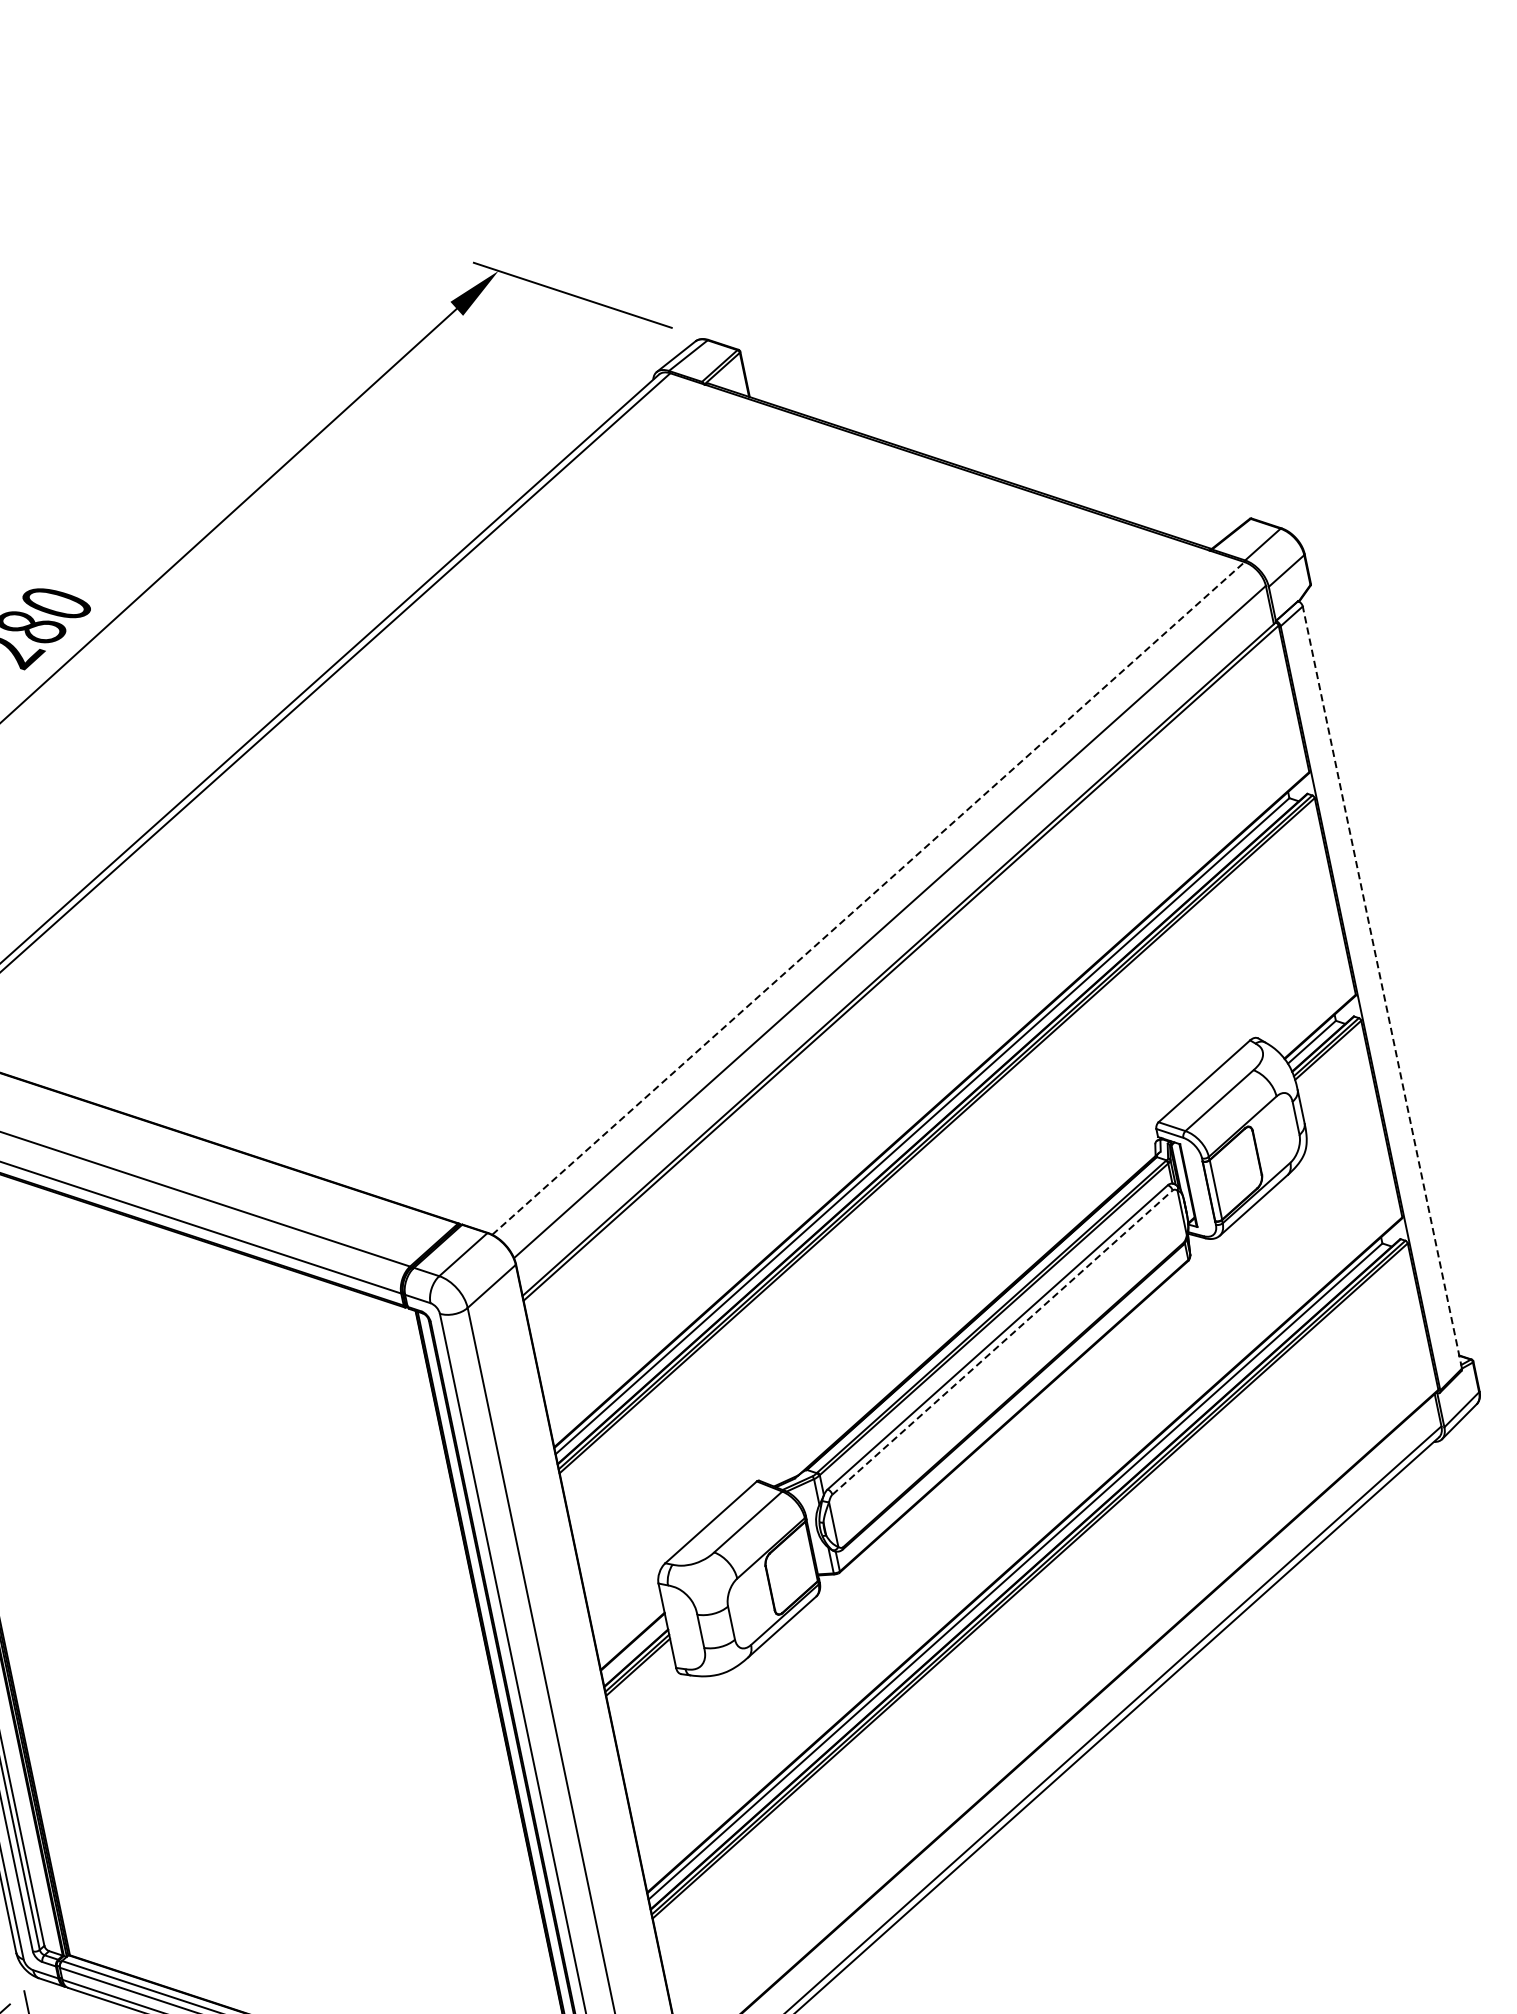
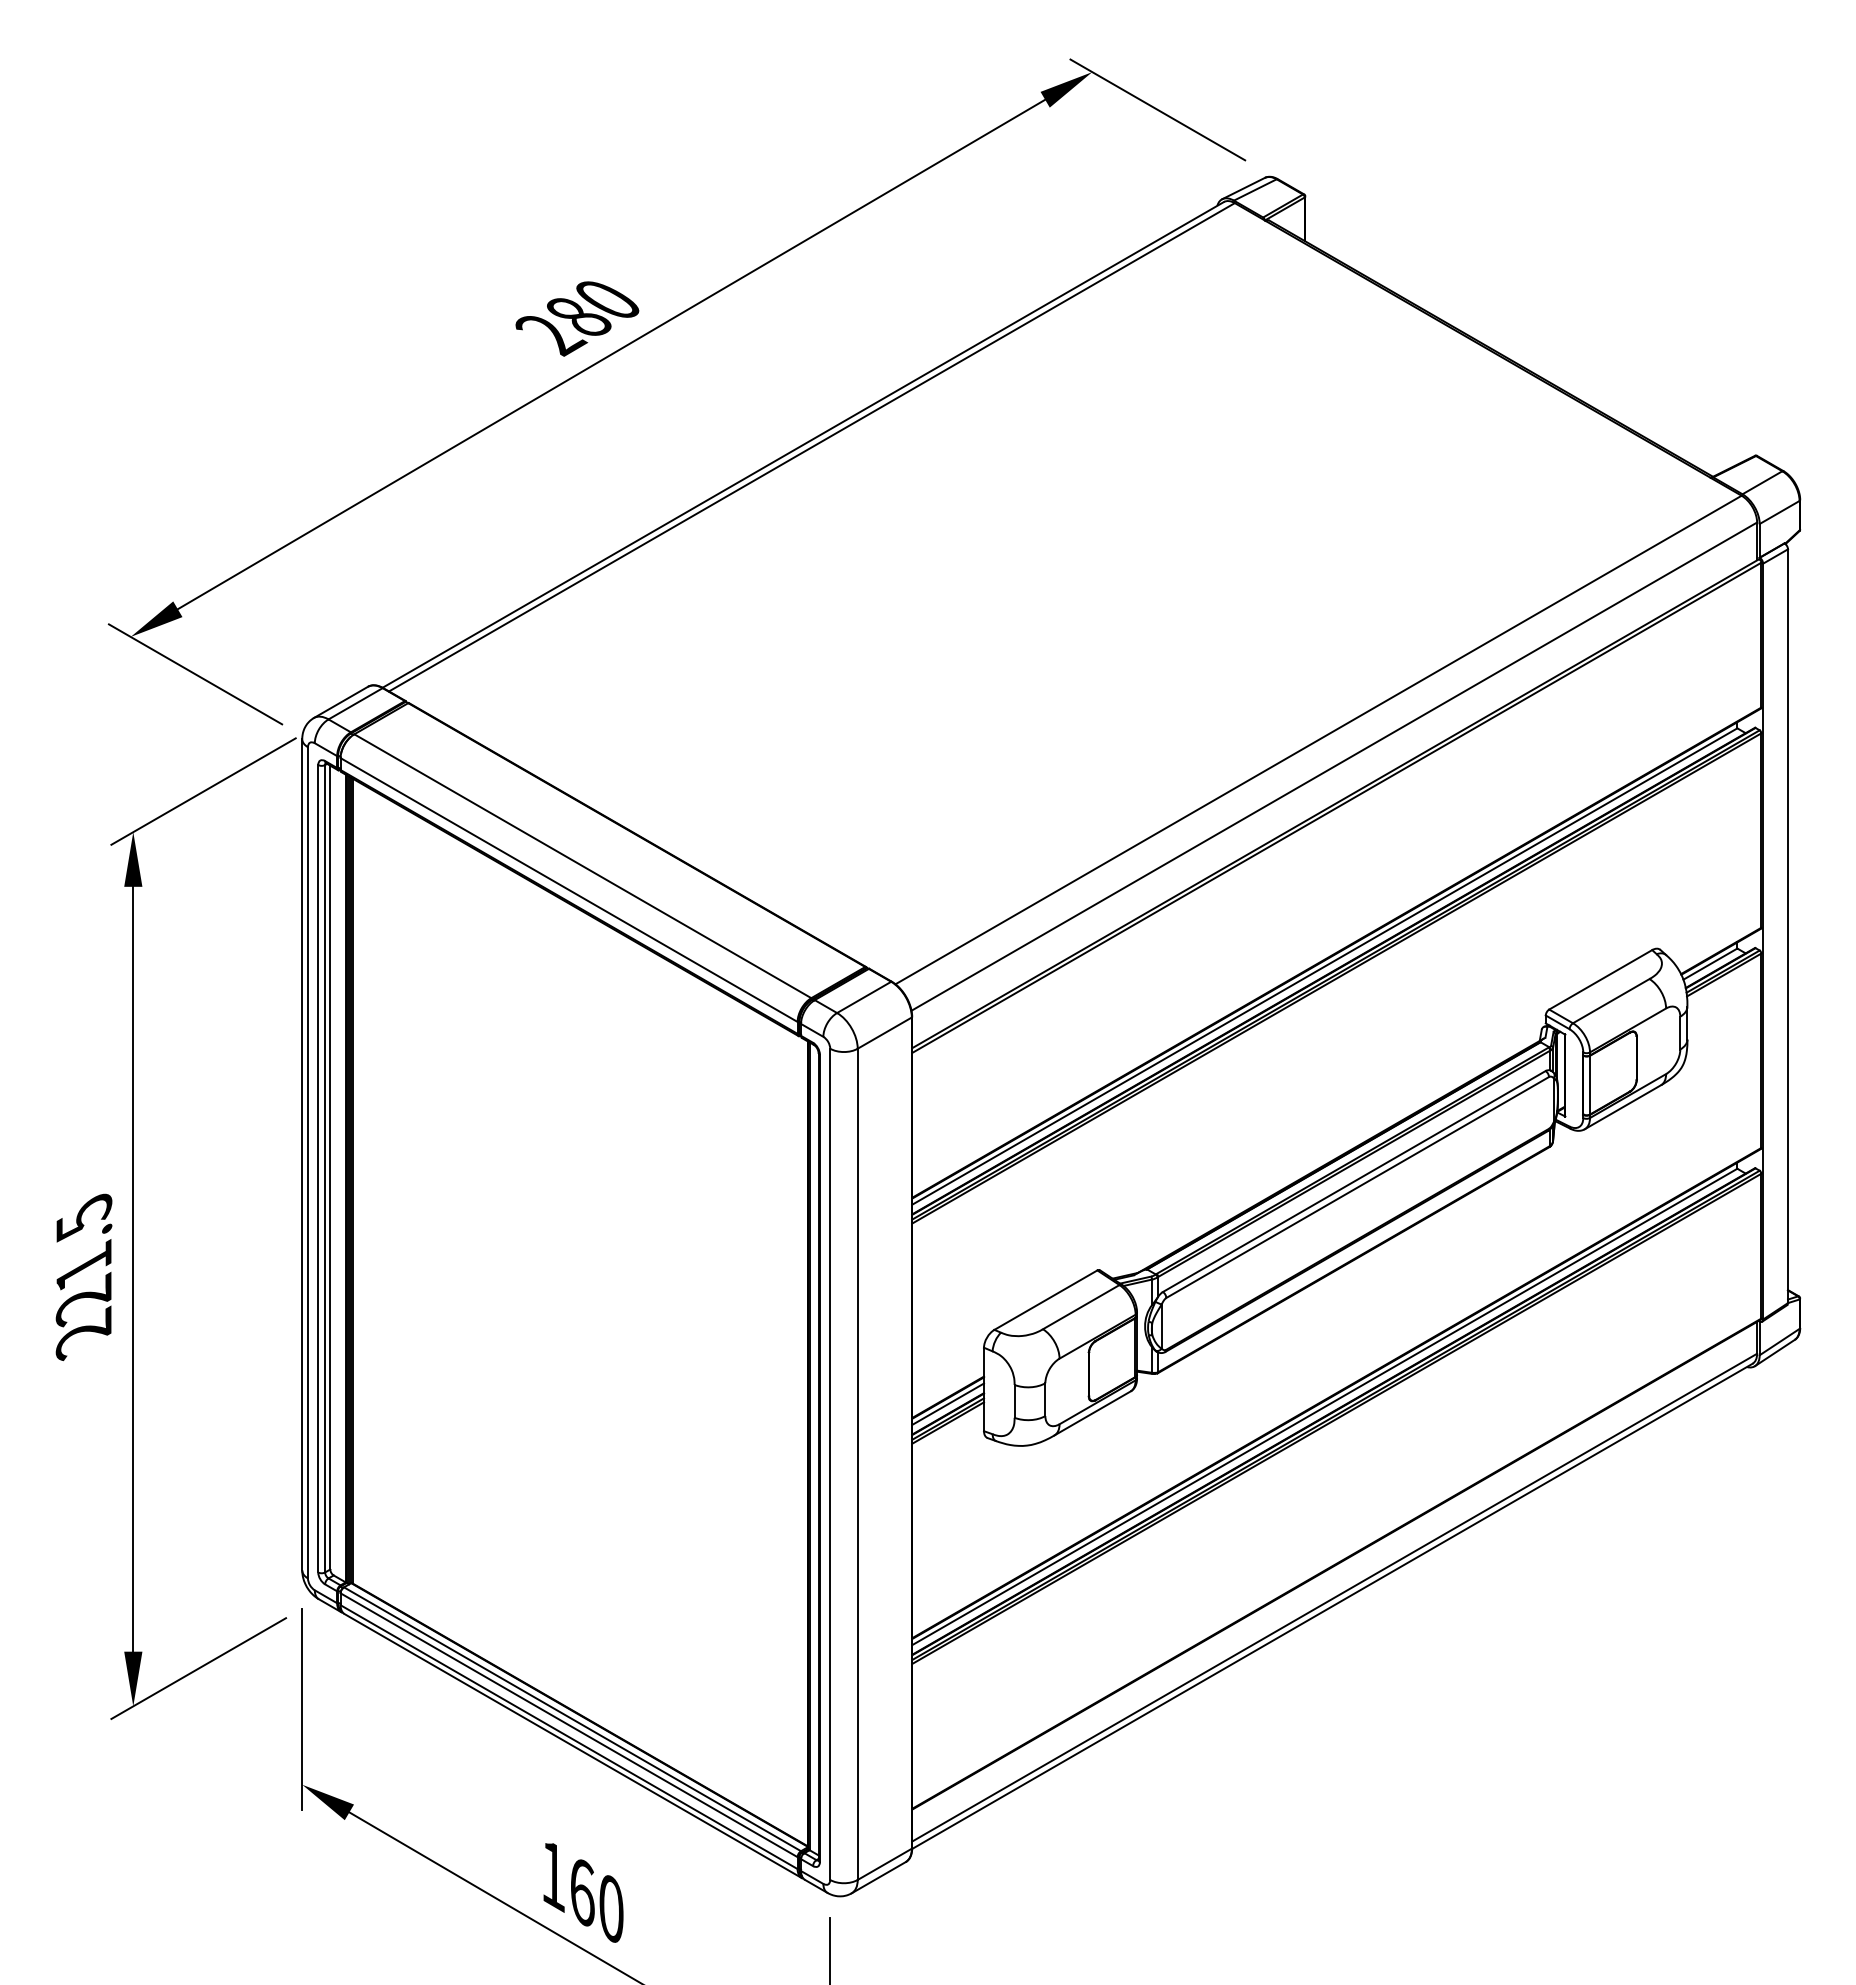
line: (868, 898) -> (1318, 740), dashed -> solid
line: (1382, 987) -> (1788, 926), dashed -> solid
line: (1002, 1342) -> (1357, 1187), dashed -> solid
line: (634, 1647) -> (948, 1403), added

